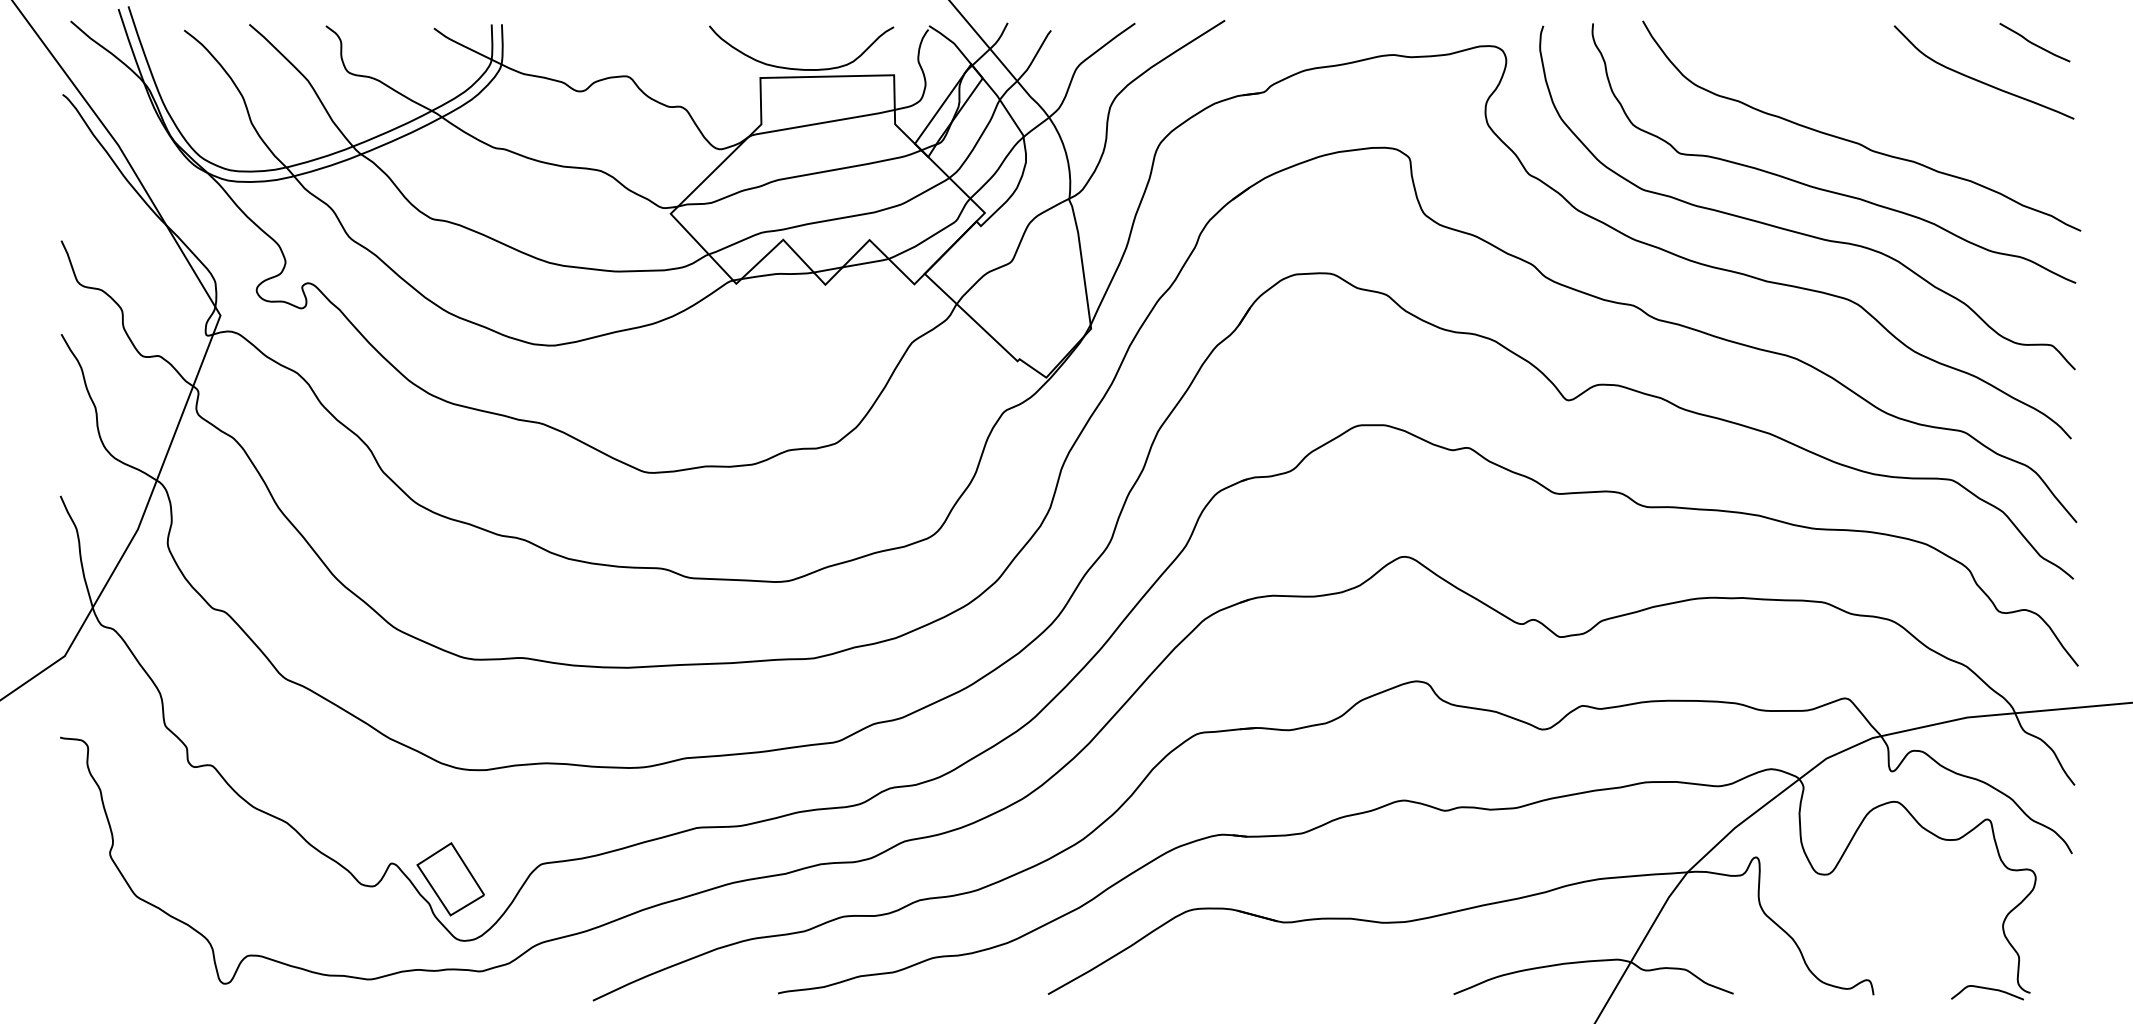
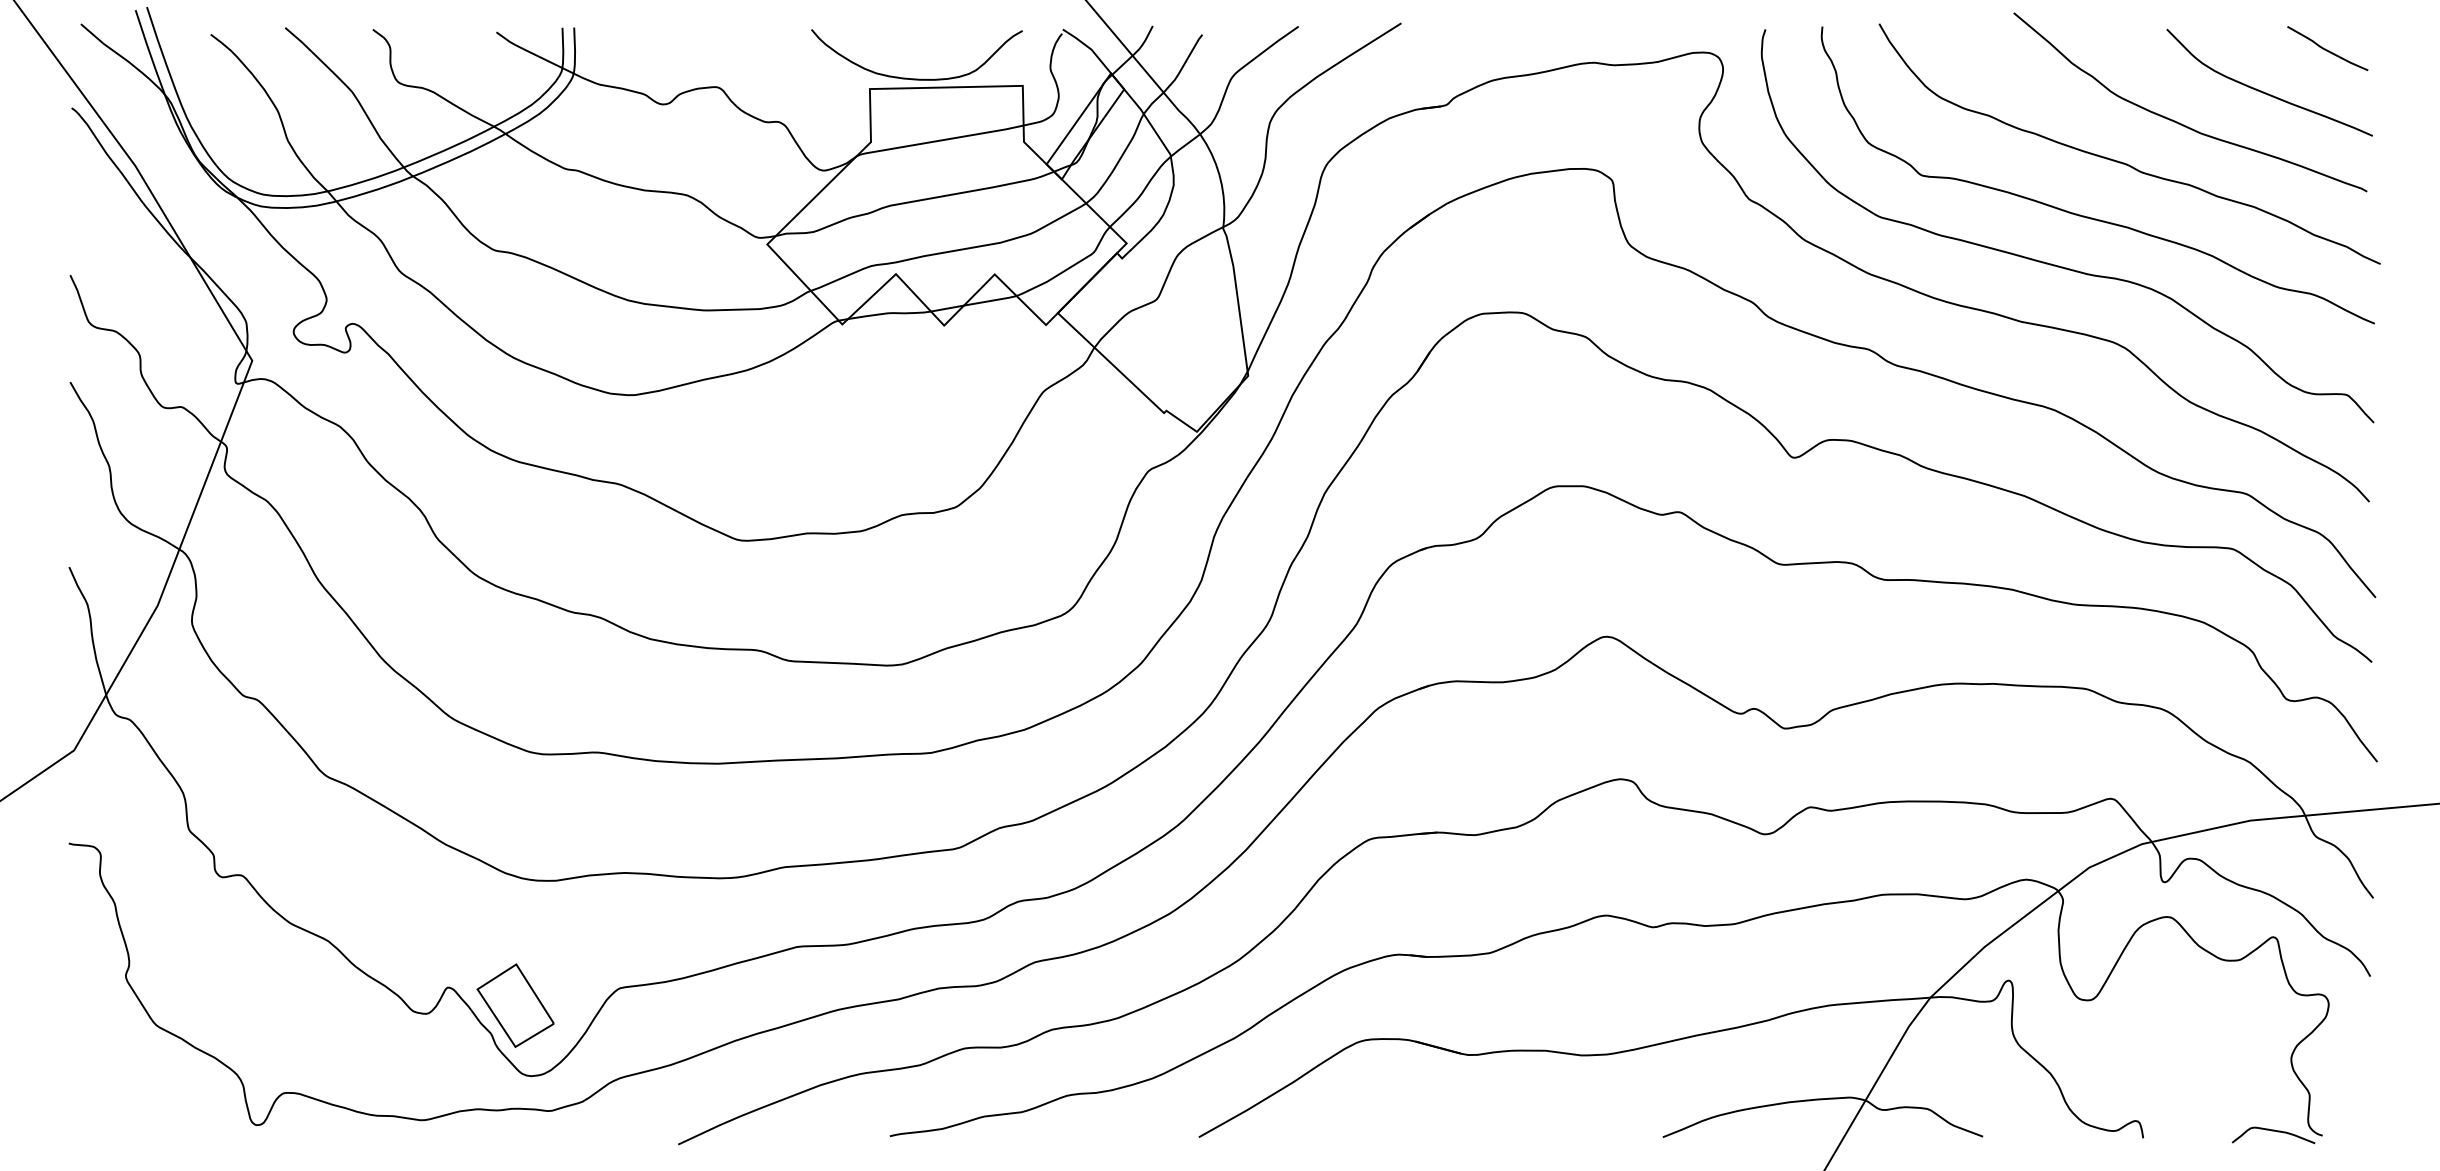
curve: (1905, 107) -> (2179, 122), added

